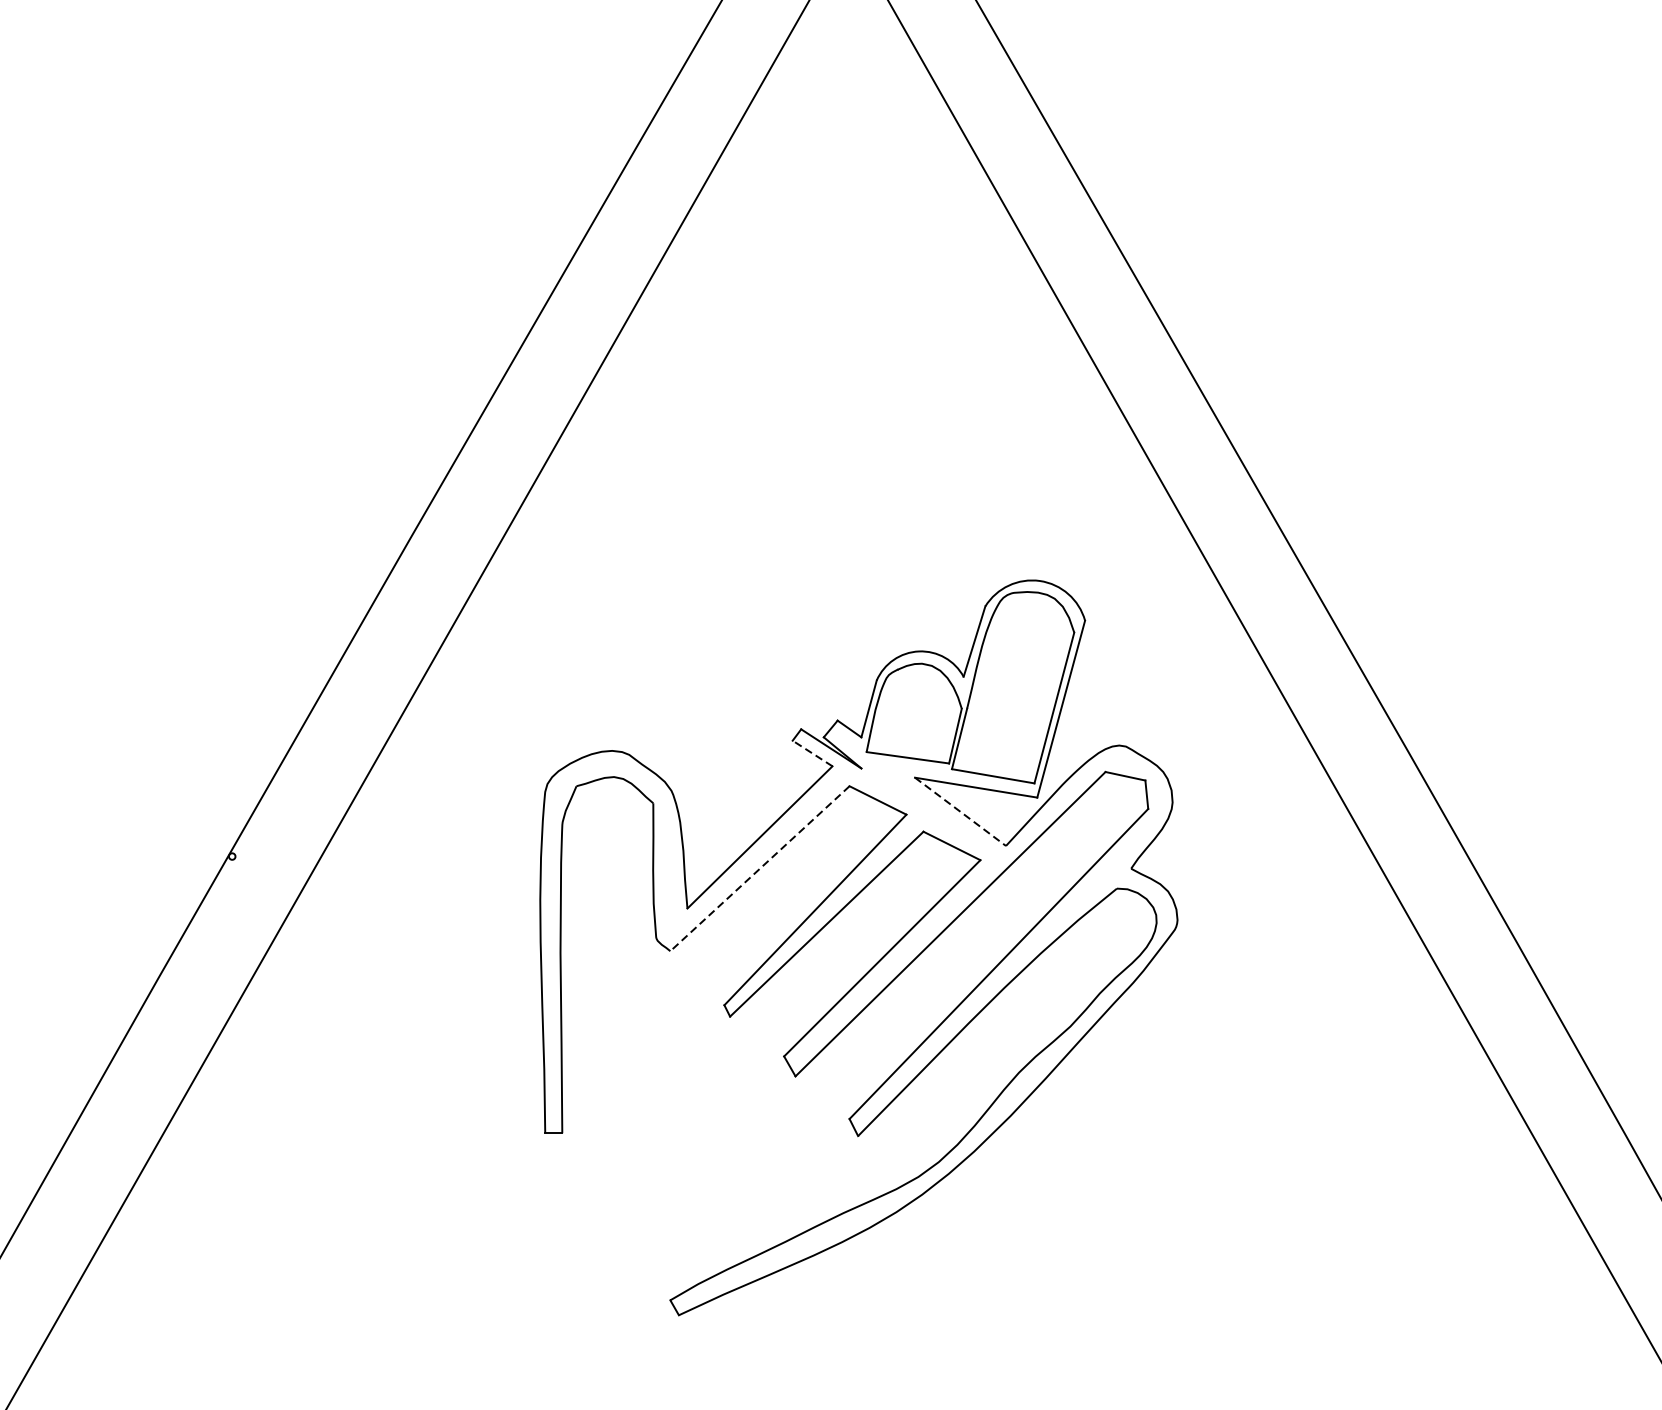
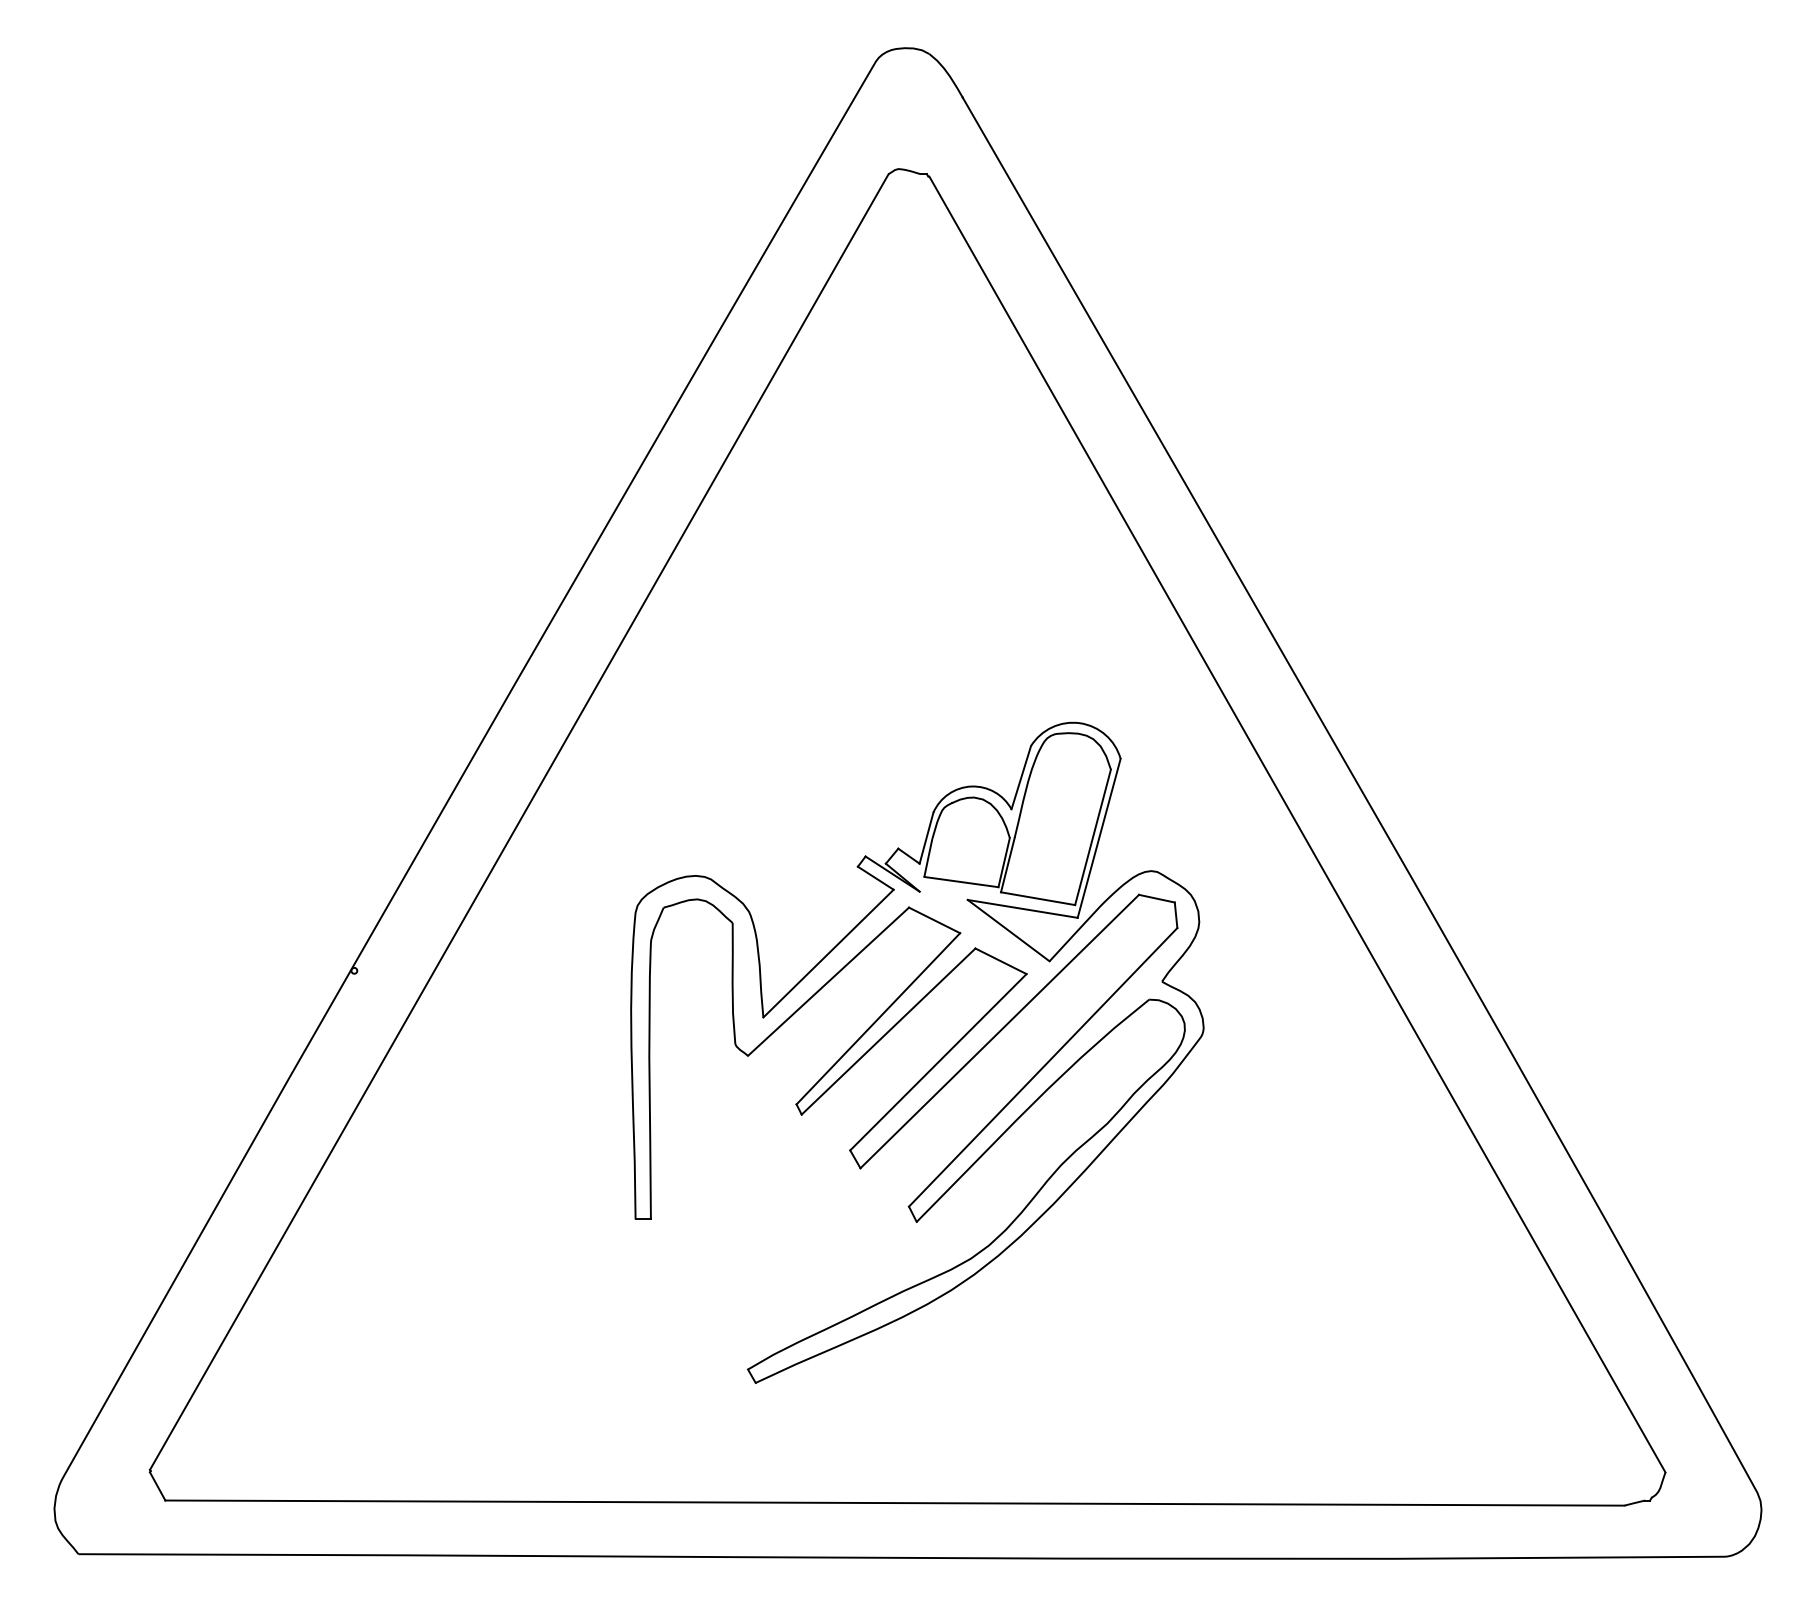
line: (812, 752) -> (875, 877), dashed -> solid
line: (961, 811) -> (1009, 930), dashed -> solid
line: (759, 869) -> (828, 982), dashed -> solid

